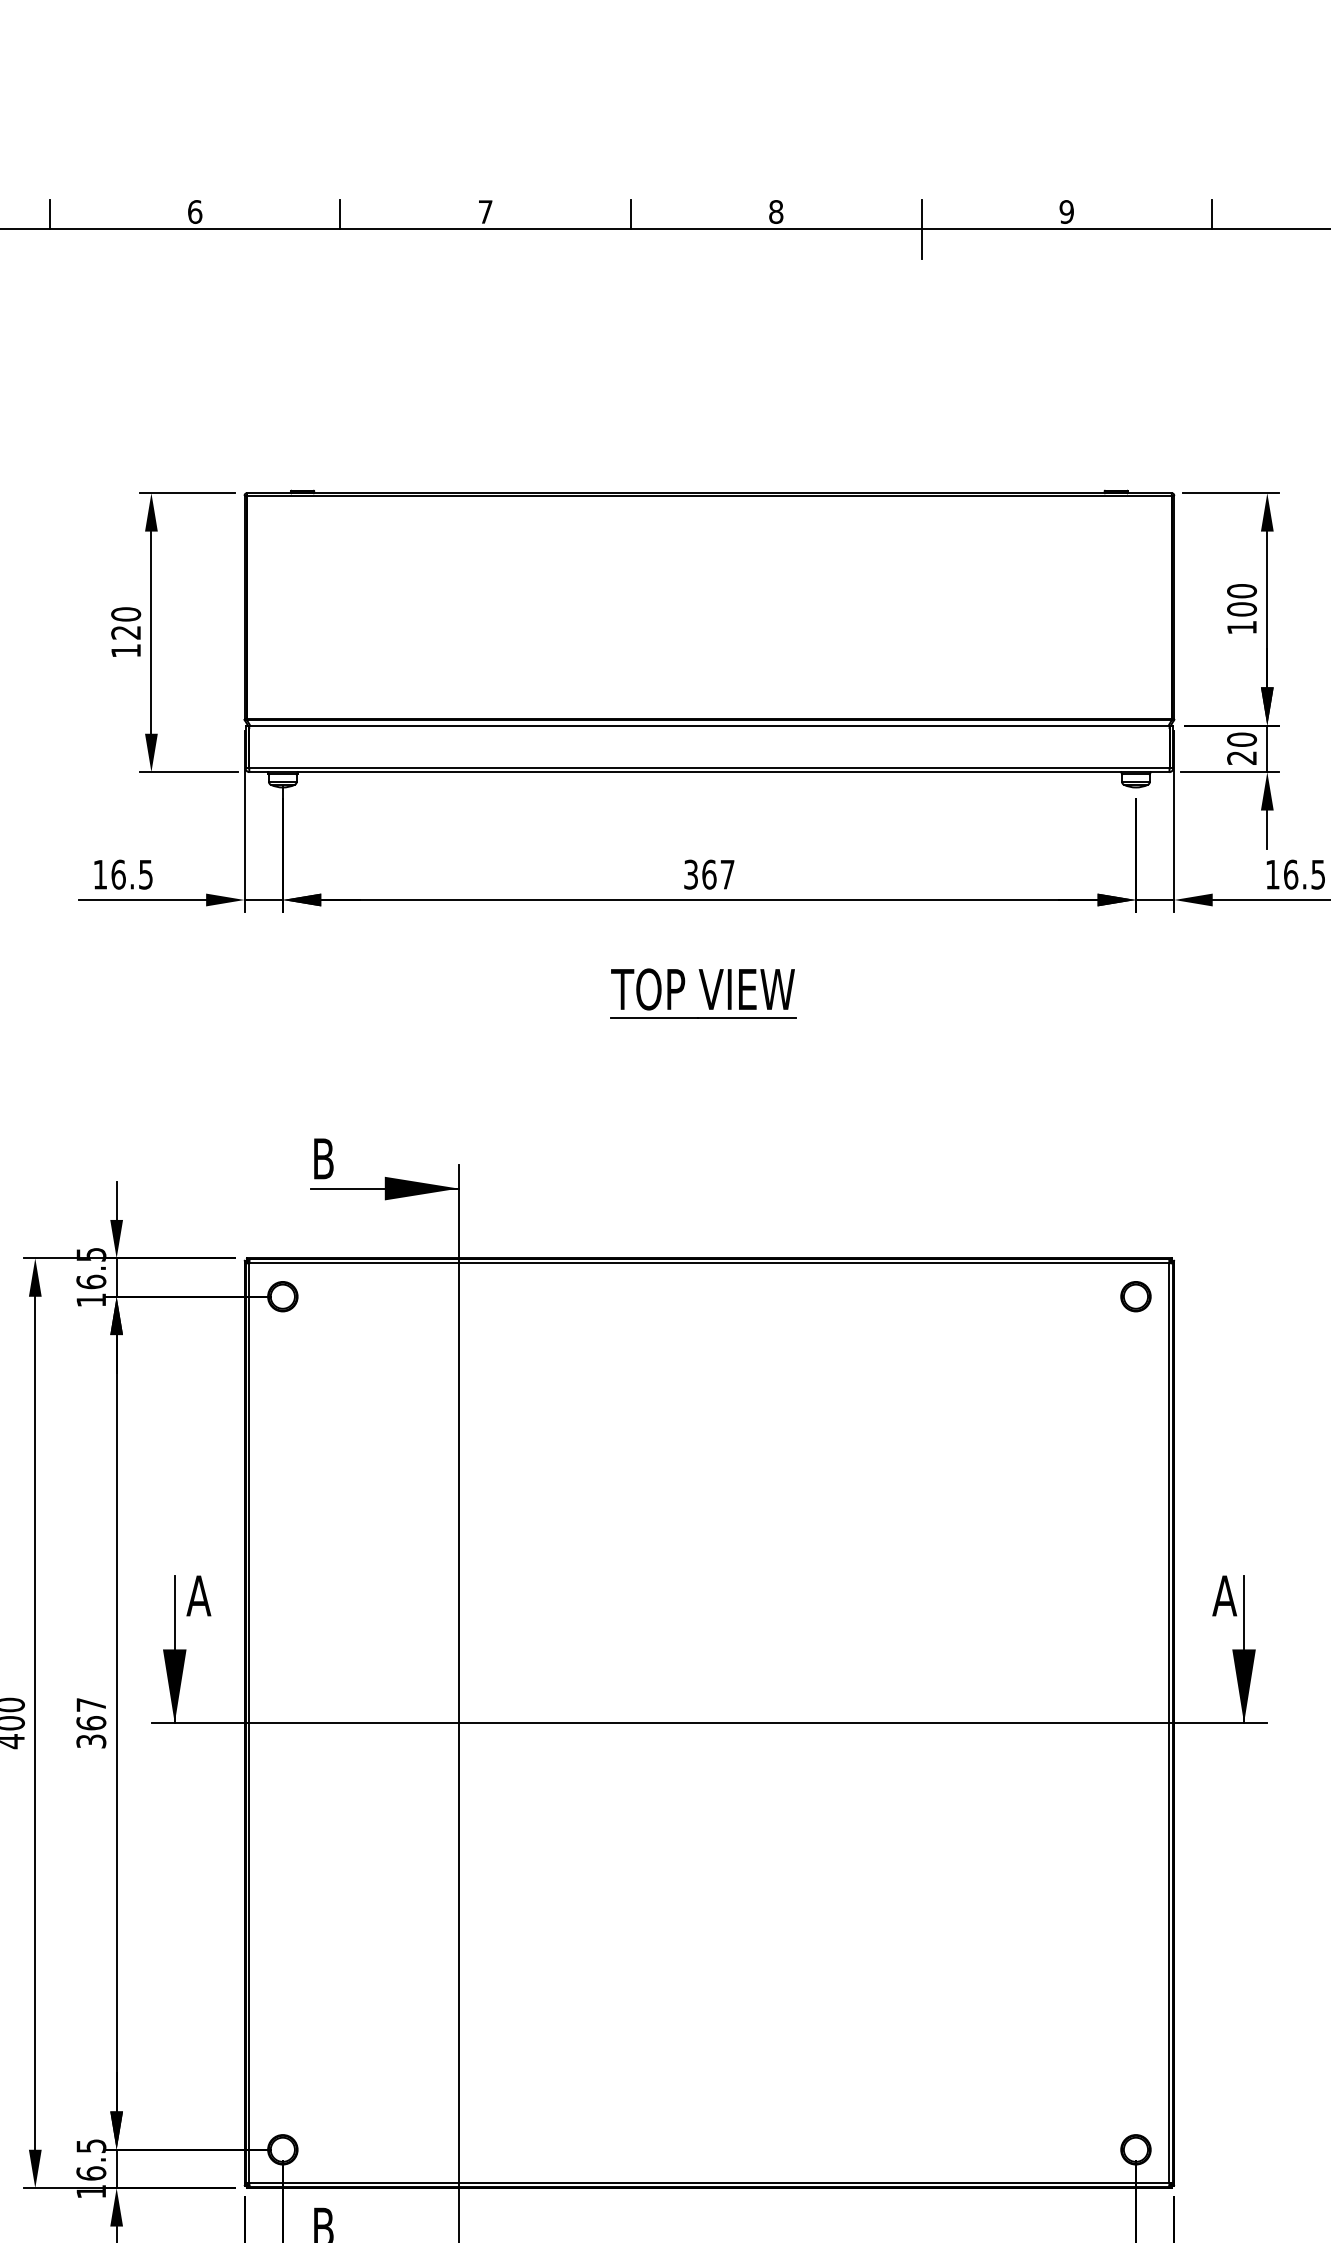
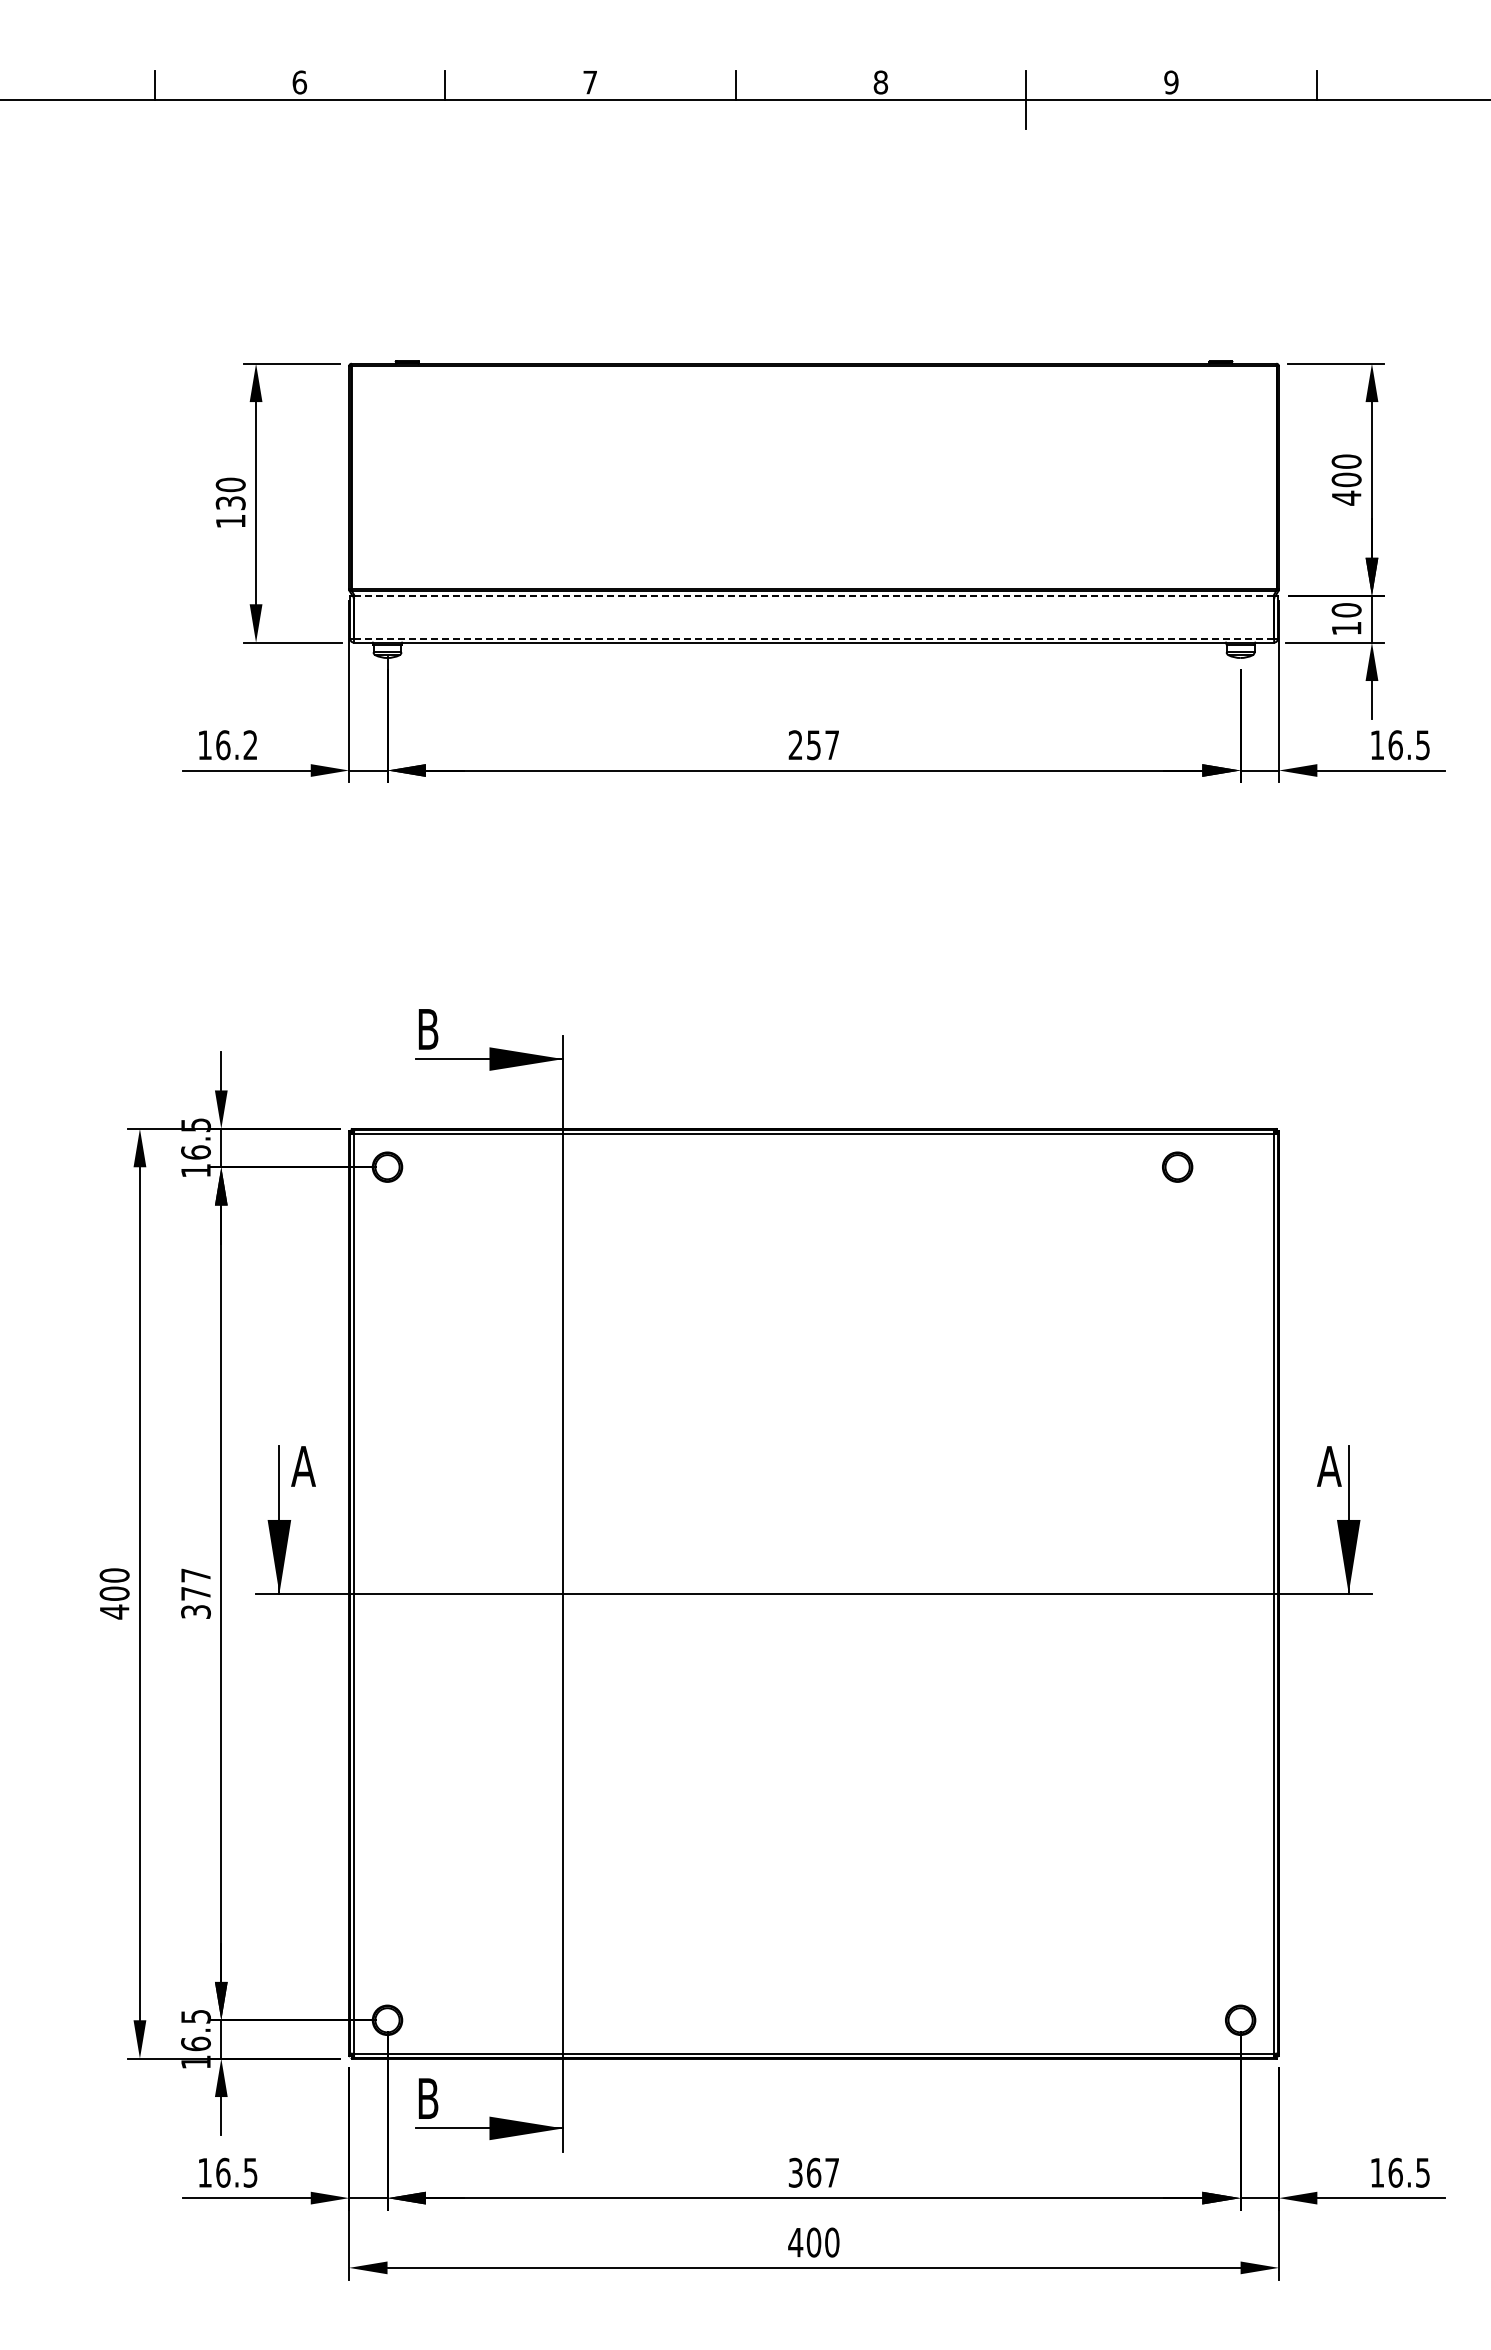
text: (1241, 626) -> (1346, 497), 100 -> 400
text: (125, 632) -> (230, 503), 120 -> 130
line: (709, 725) -> (814, 596), solid -> dashed
text: (1241, 757) -> (1346, 628), 20 -> 10
line: (709, 767) -> (814, 638), solid -> dashed
text: (145, 874) -> (250, 745), 16.5 -> 16.2
text: (699, 874) -> (804, 745), 367 -> 257
part: (703, 992) -> (808, 863), removed
part: (1135, 1295) -> (1177, 1166), moved
text: (90, 1722) -> (195, 1593), 367 -> 377

